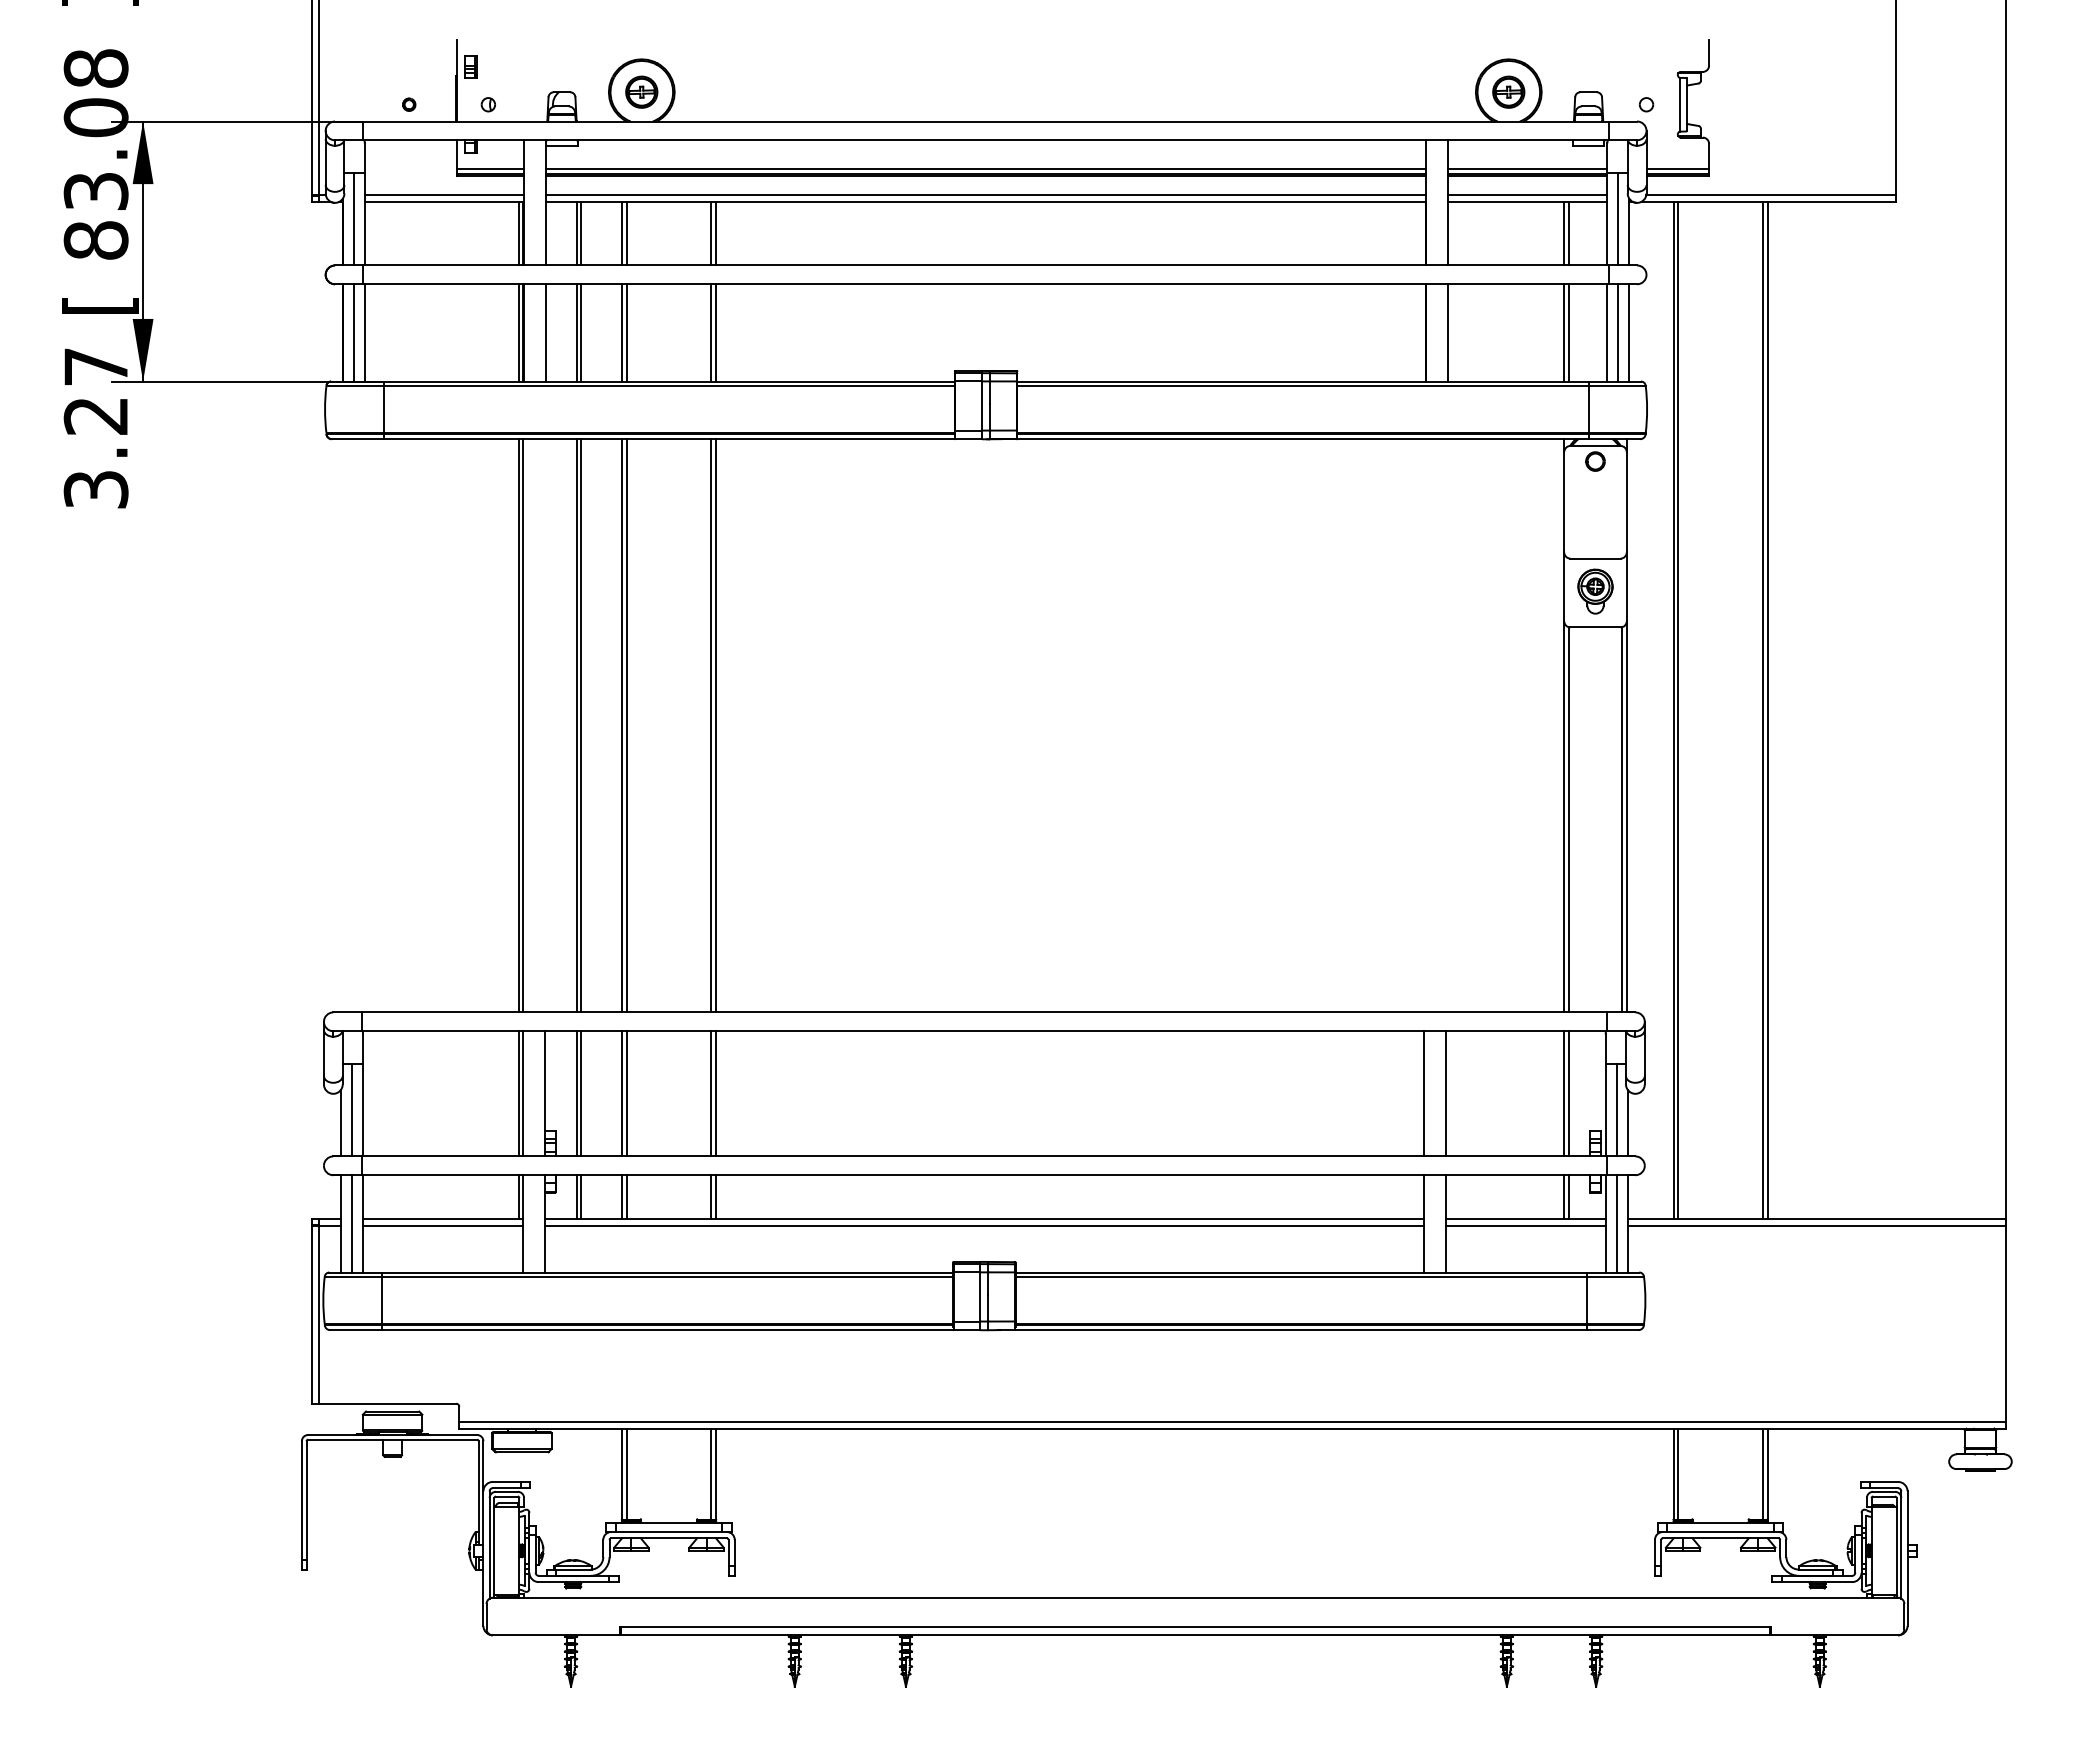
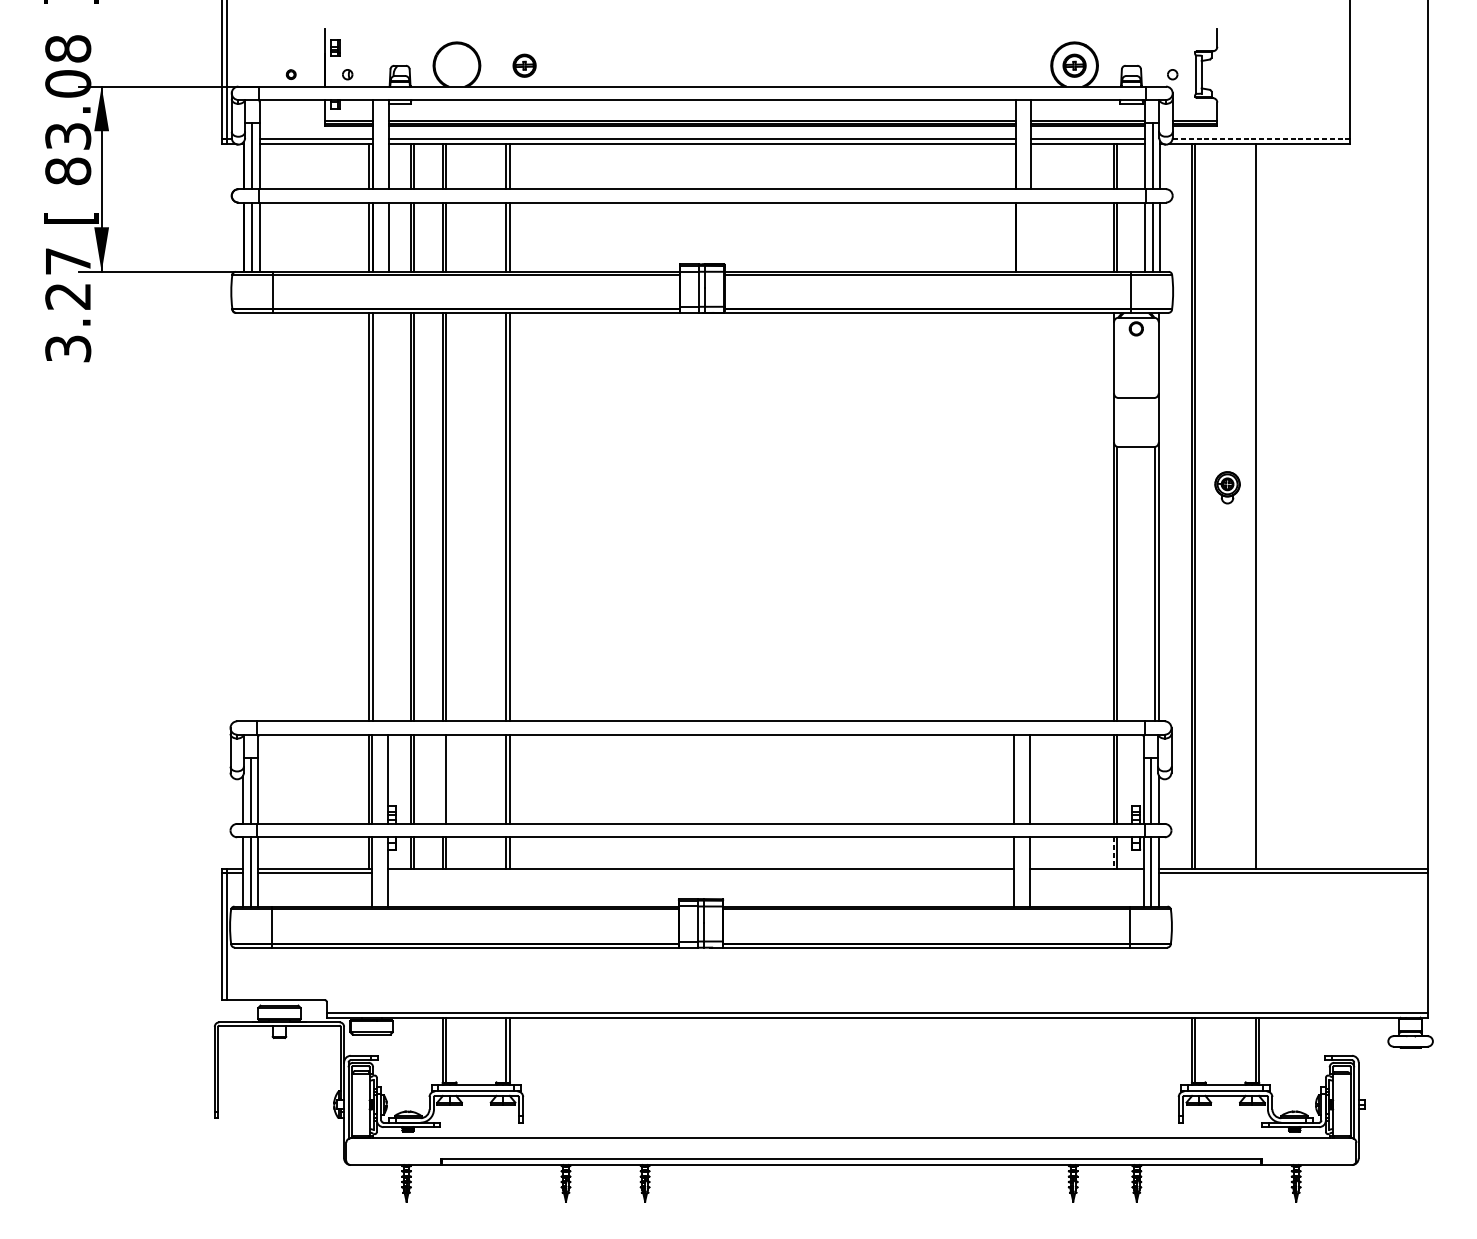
part: (641, 91) -> (524, 65), moved
line: (1771, 195) -> (1261, 139), solid -> dashed
line: (1447, 332) -> (1030, 236), removed
part: (1595, 591) -> (1227, 487), moved
line: (1767, 710) -> (1258, 506), removed
line: (622, 1093) -> (443, 779), removed
line: (1564, 1197) -> (1114, 853), solid -> dashed
line: (984, 1225) -> (701, 873), removed
line: (1525, 1225) -> (1086, 873), removed

